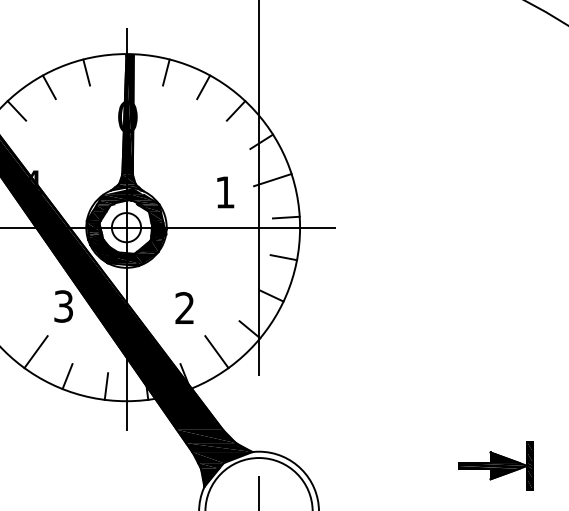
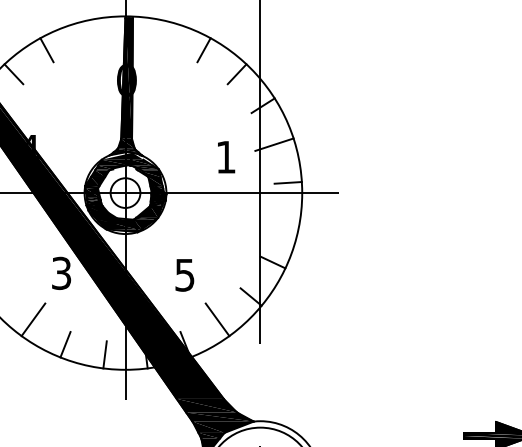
line: (86, 72) -> (84, 35), removed
line: (166, 72) -> (166, 35), removed
line: (283, 257) -> (285, 223), removed
text: (184, 308) -> (184, 275), 2 -> 5

